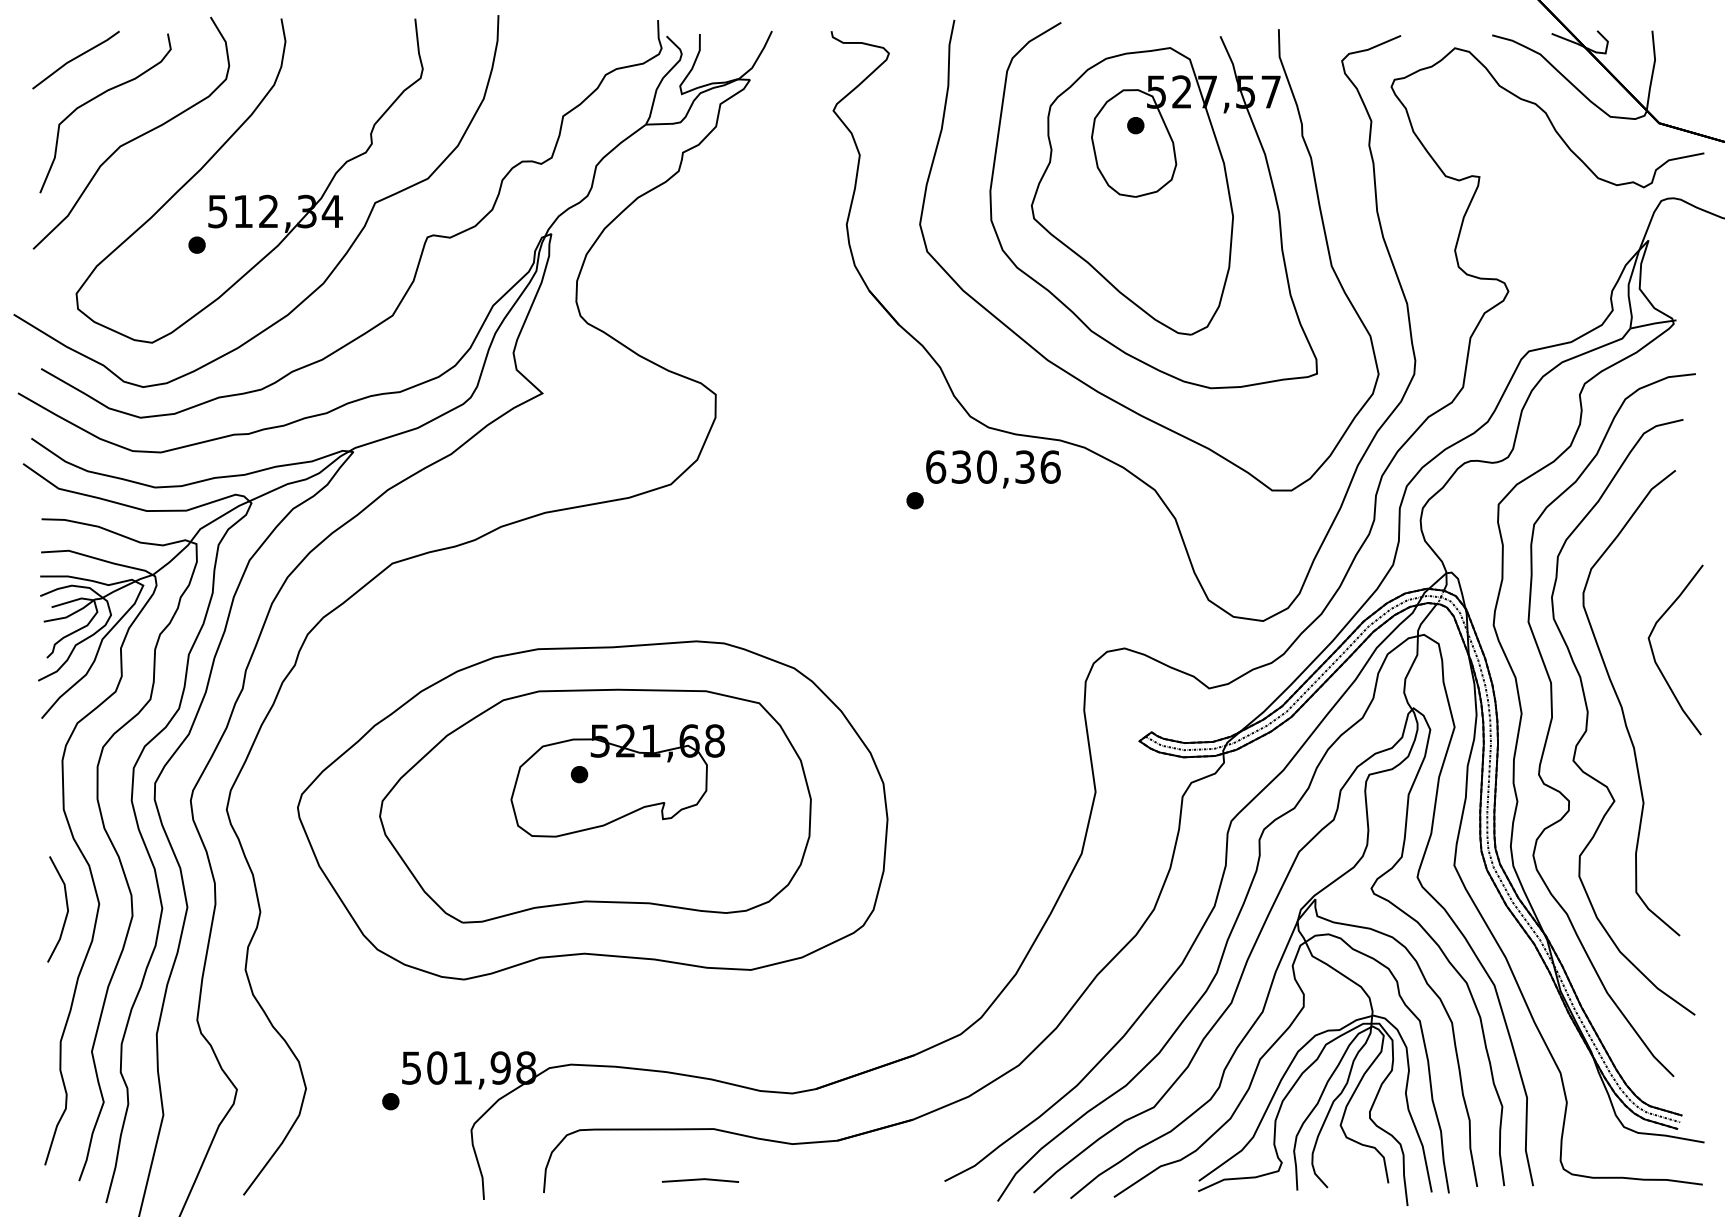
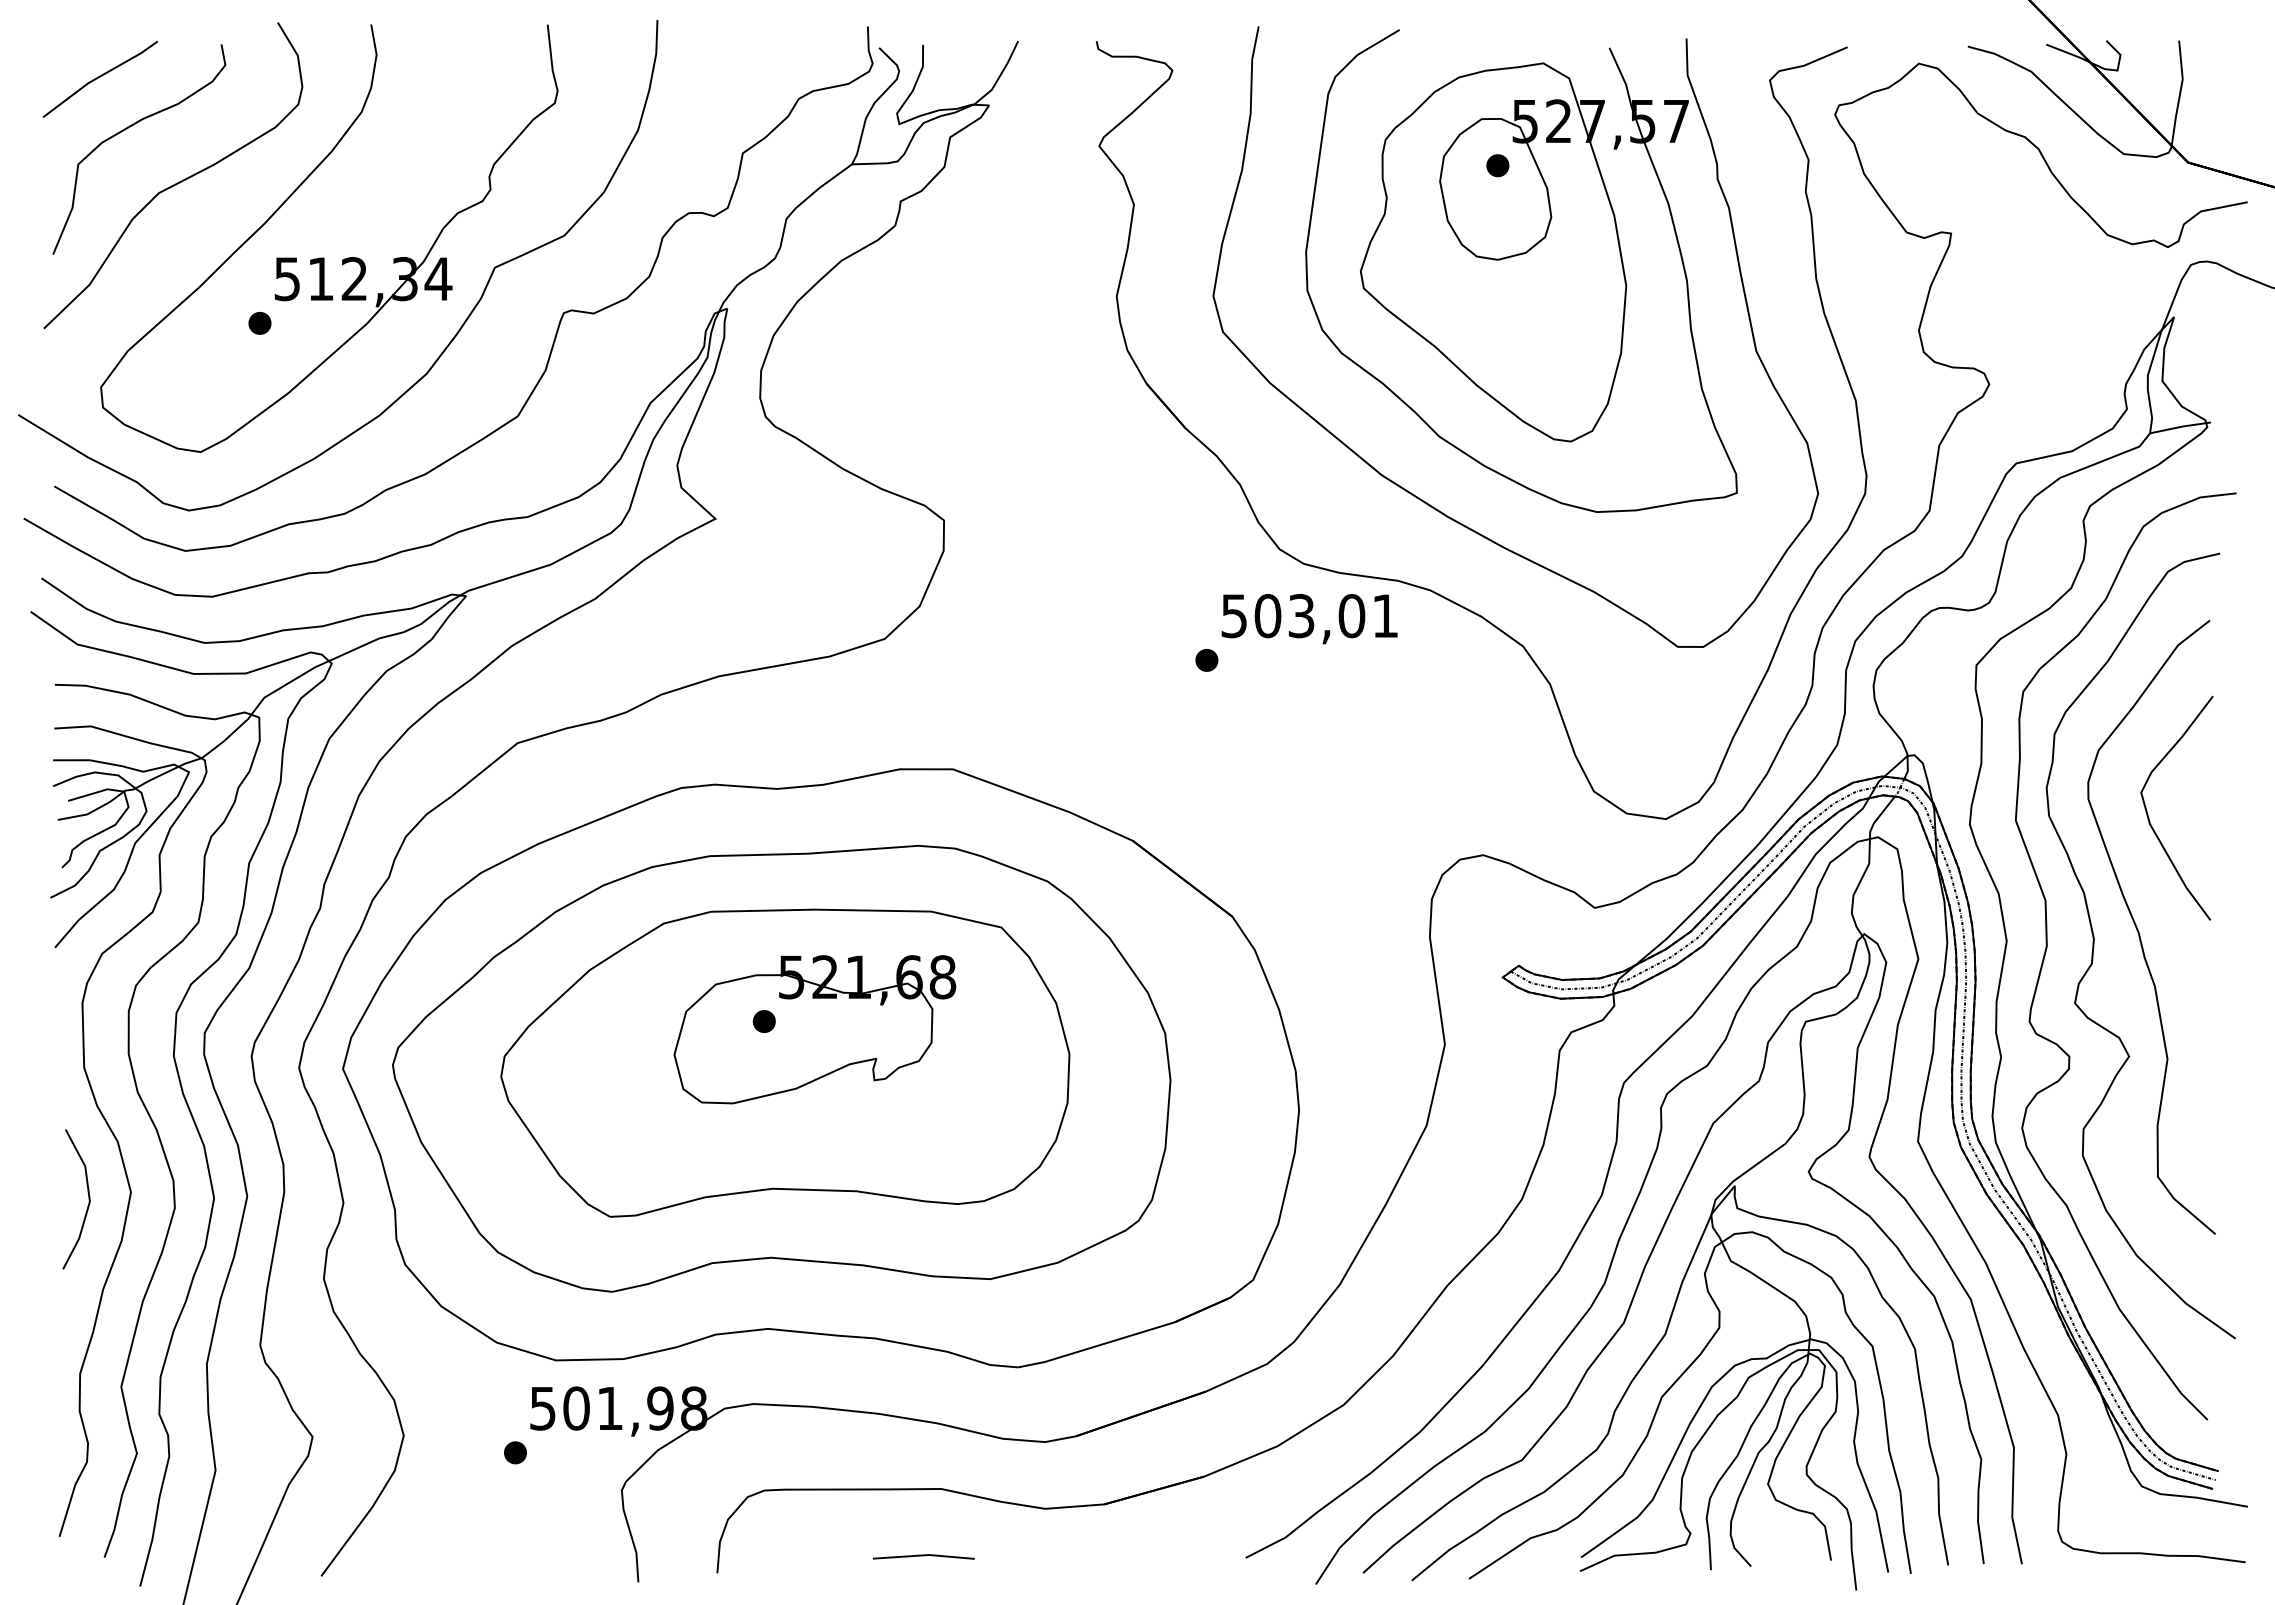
text: (993, 467) -> (1310, 616), 630,36 -> 503,01
curve: (1654, 657) -> (2149, 817), moved
part: (622, 810) -> (820, 1068), added

